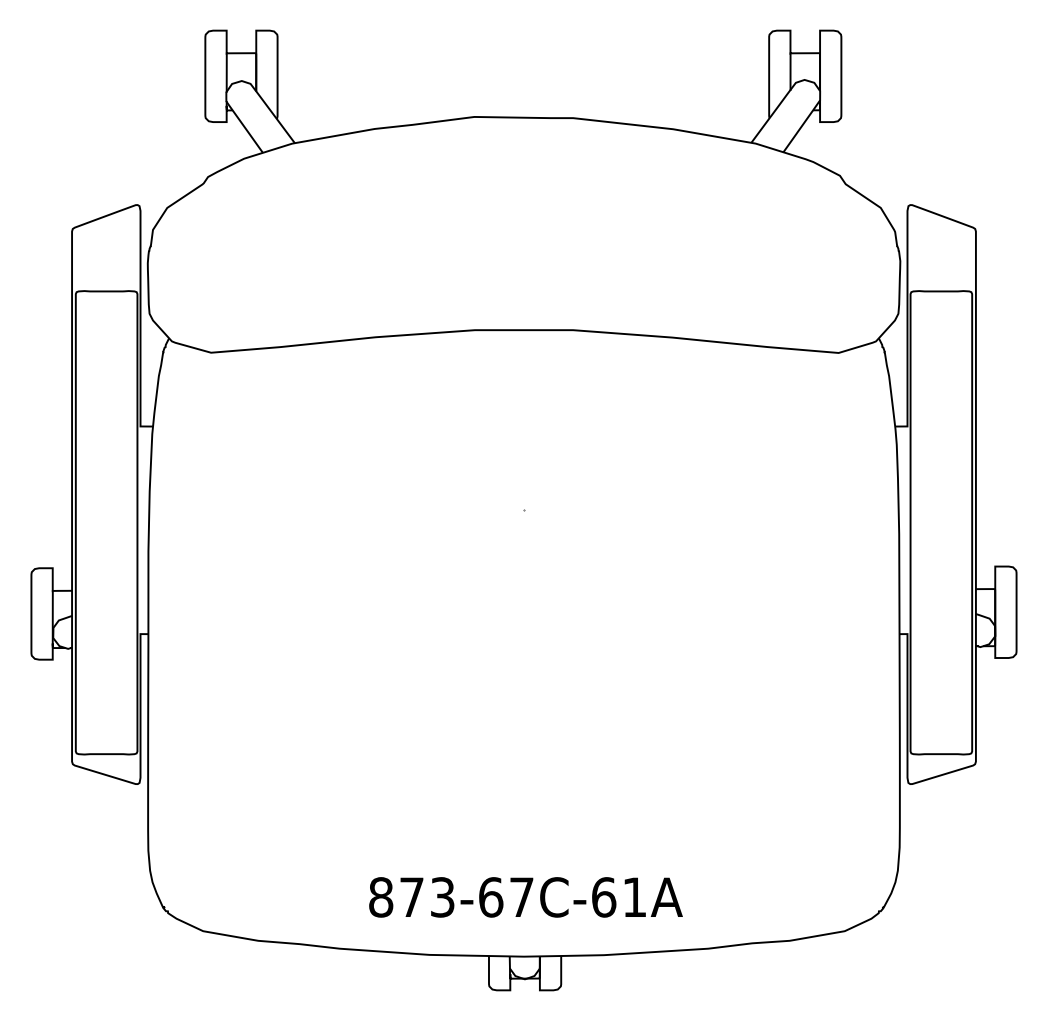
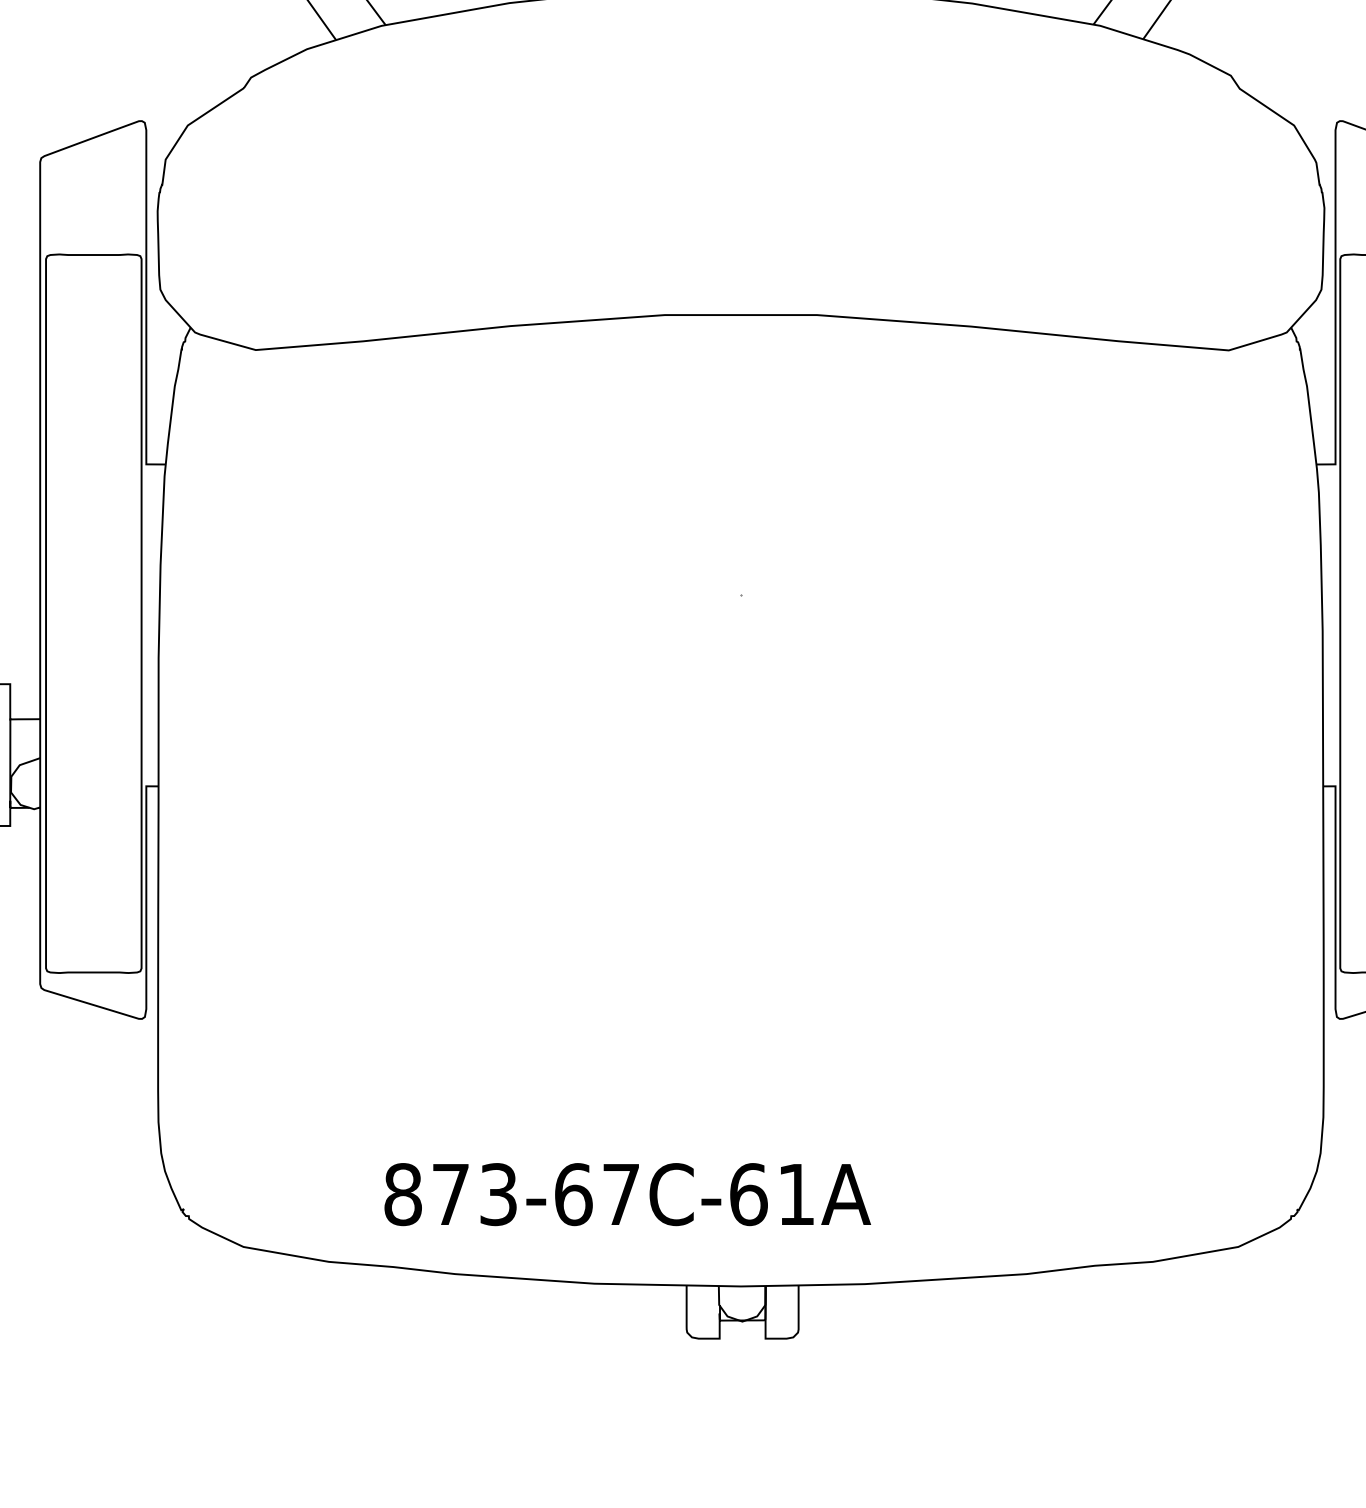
text: (525, 897) -> (626, 1194), moved

